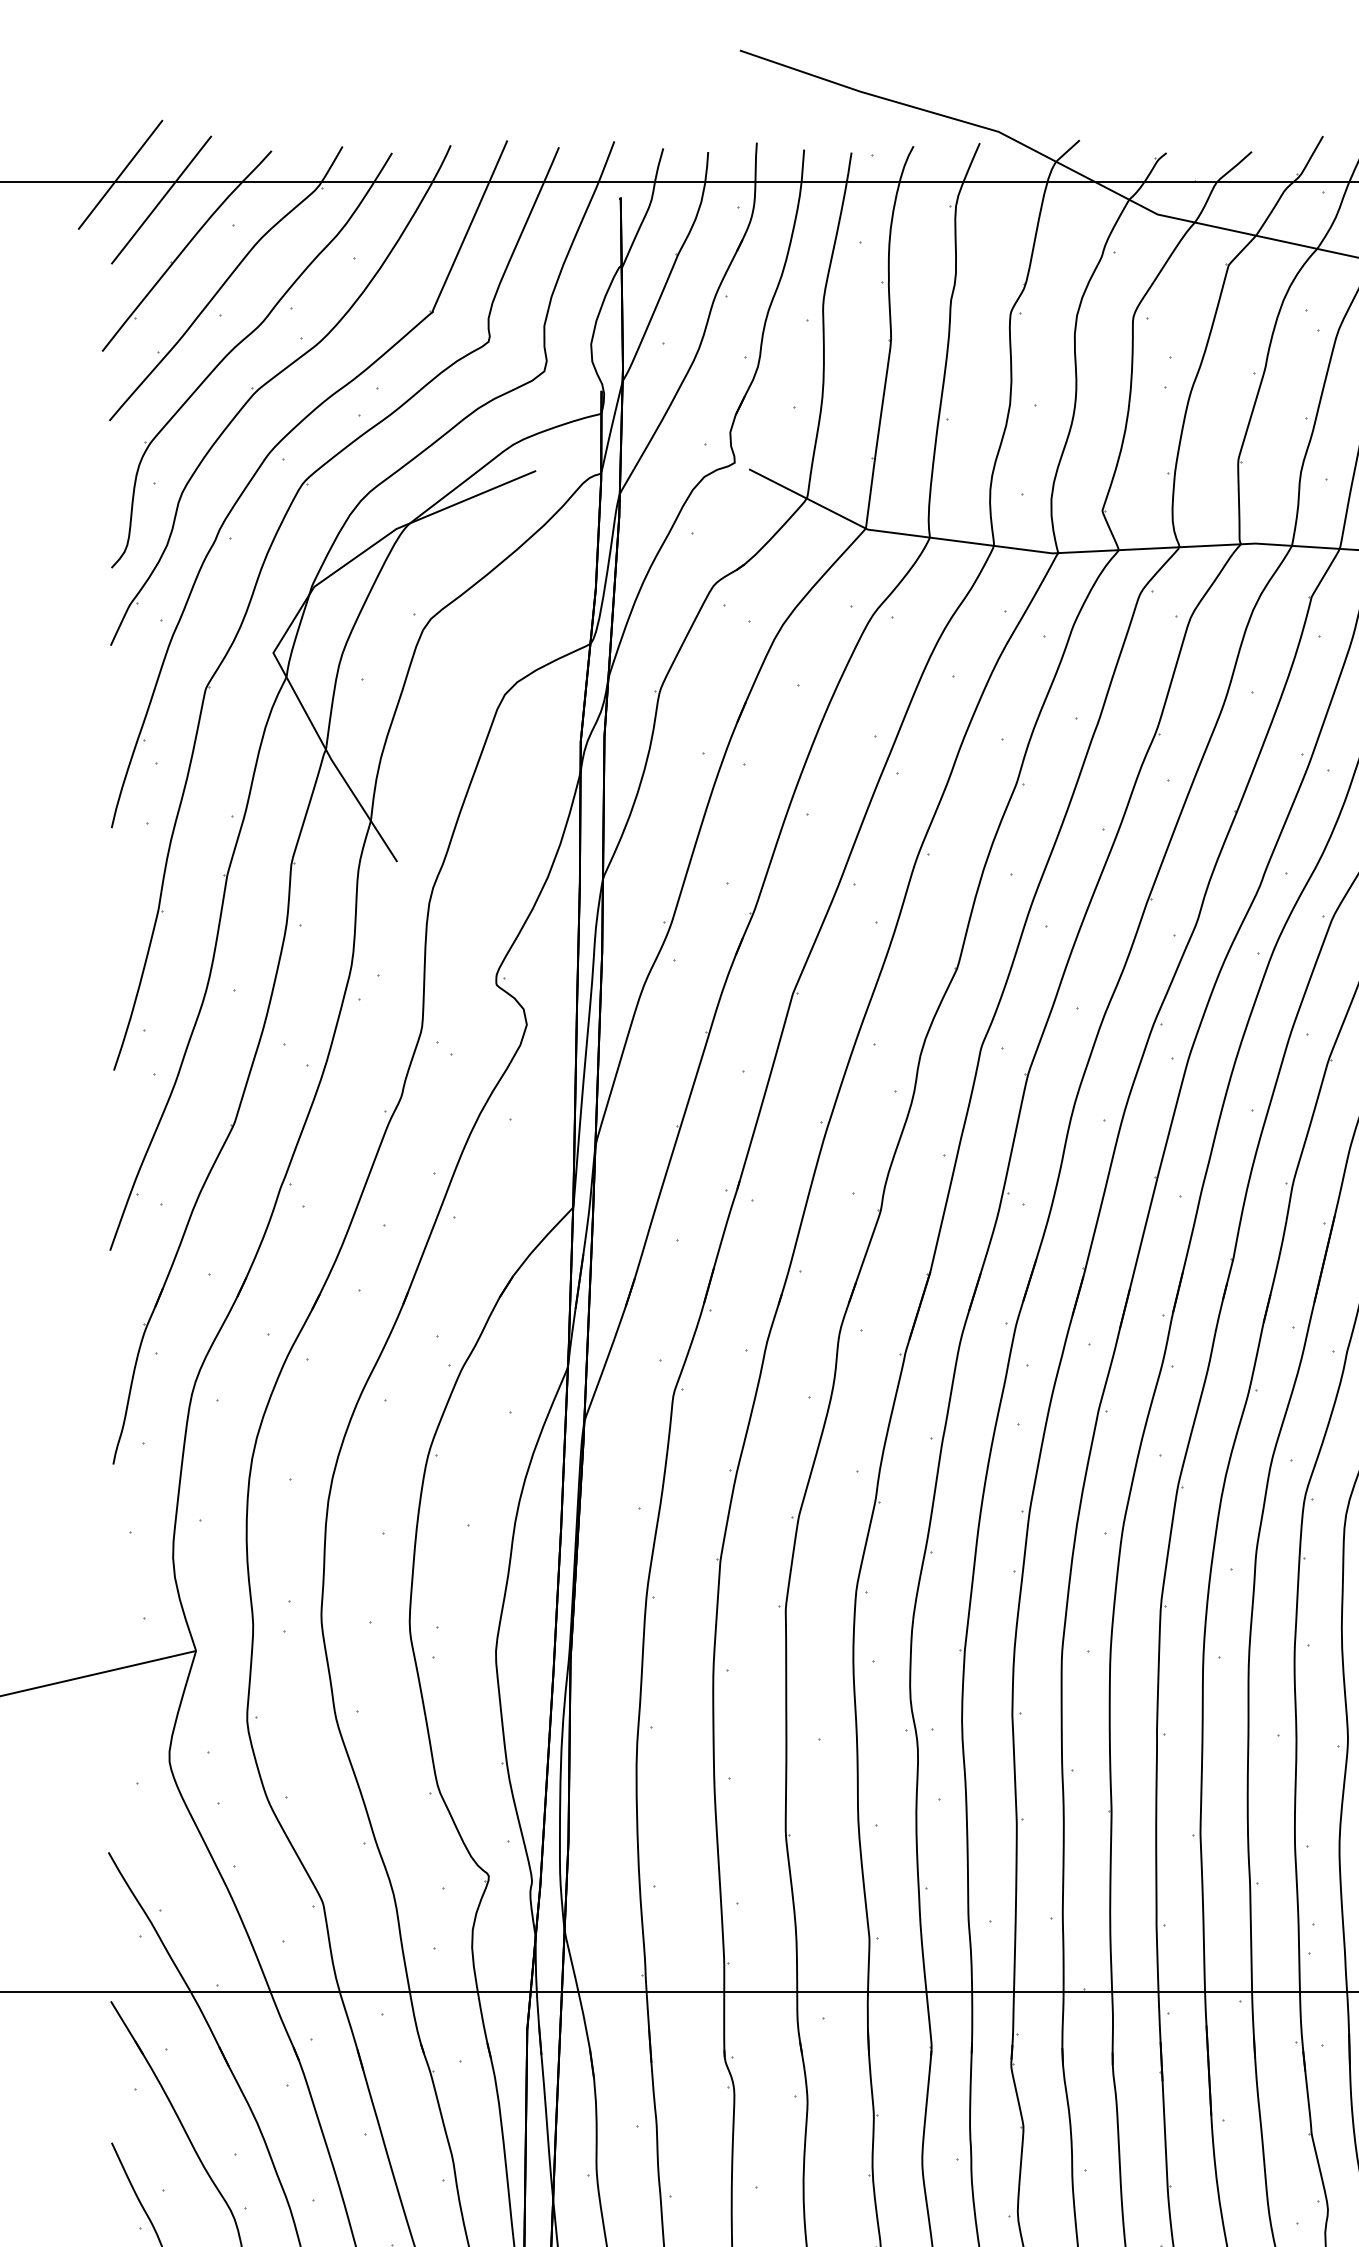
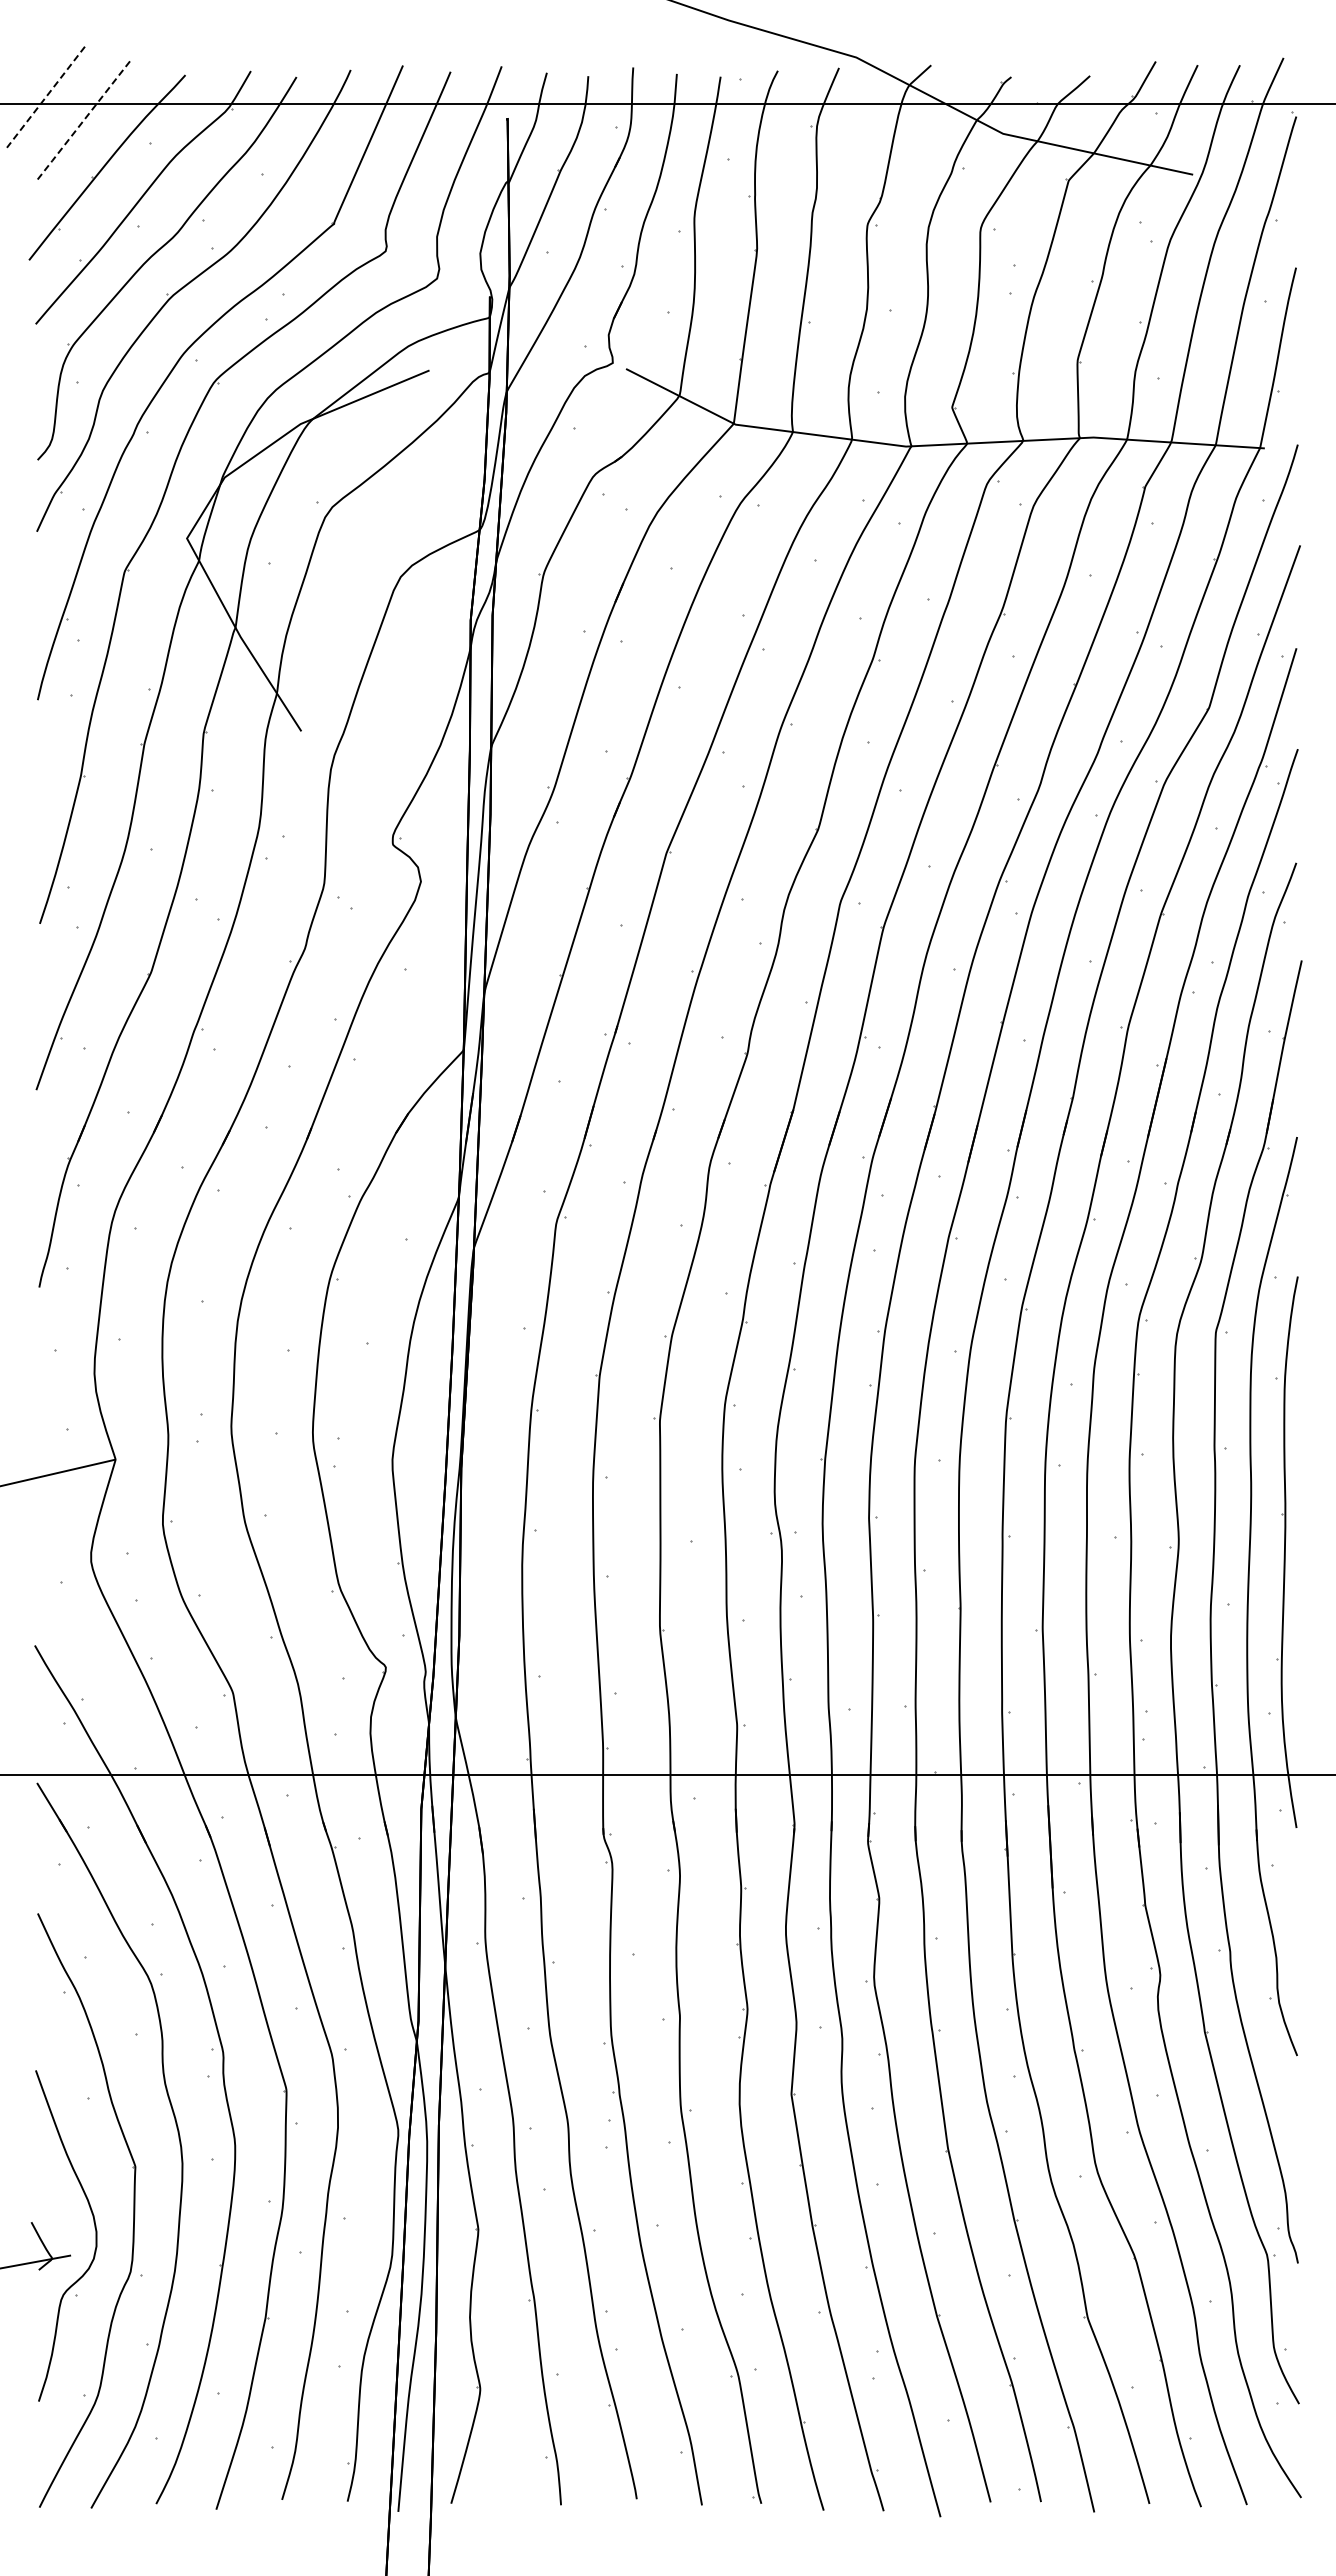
line: (120, 175) -> (45, 97), solid -> dashed
line: (161, 200) -> (83, 120), solid -> dashed

